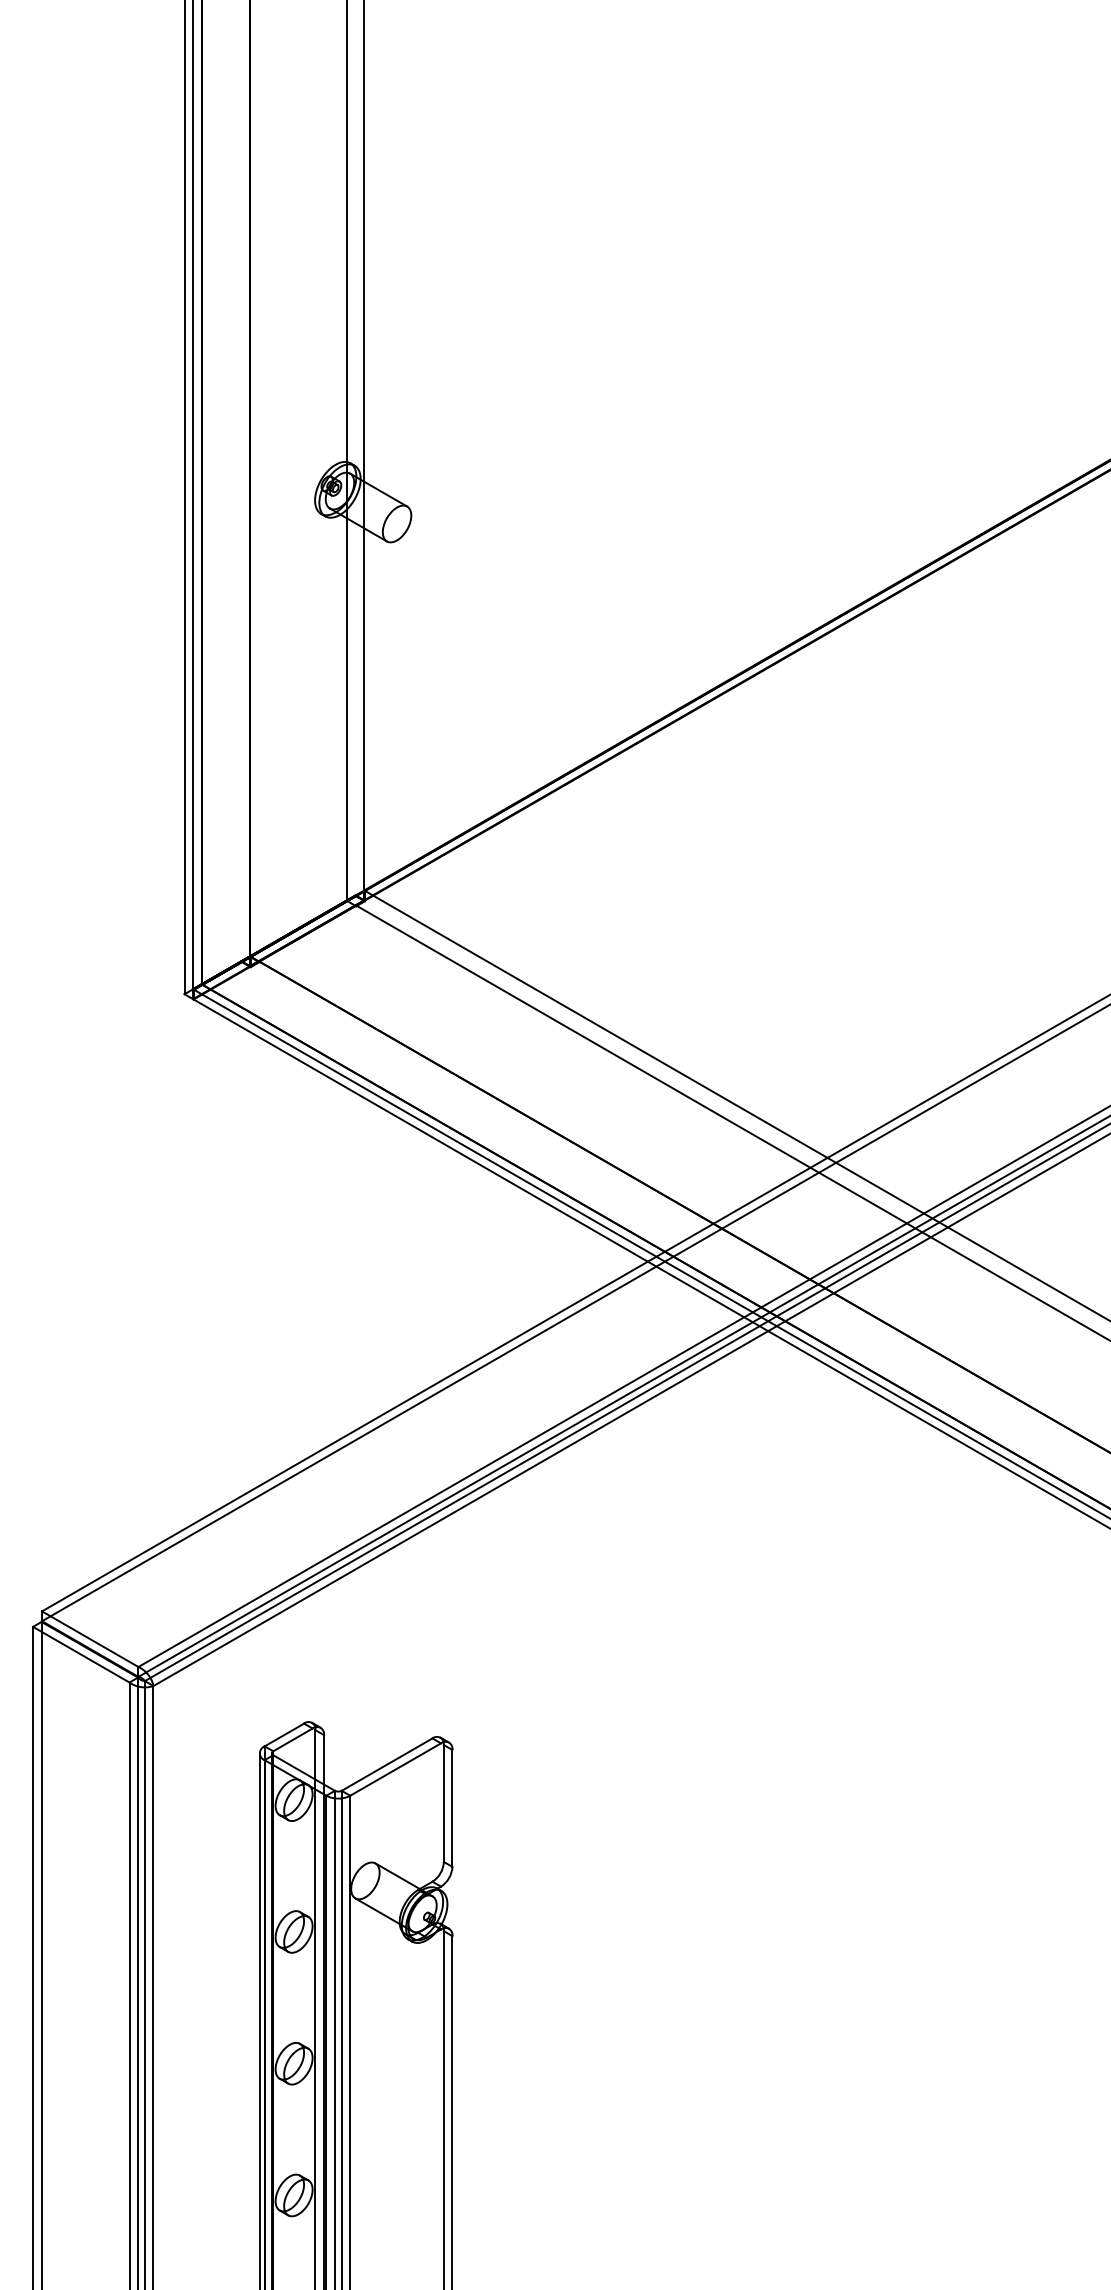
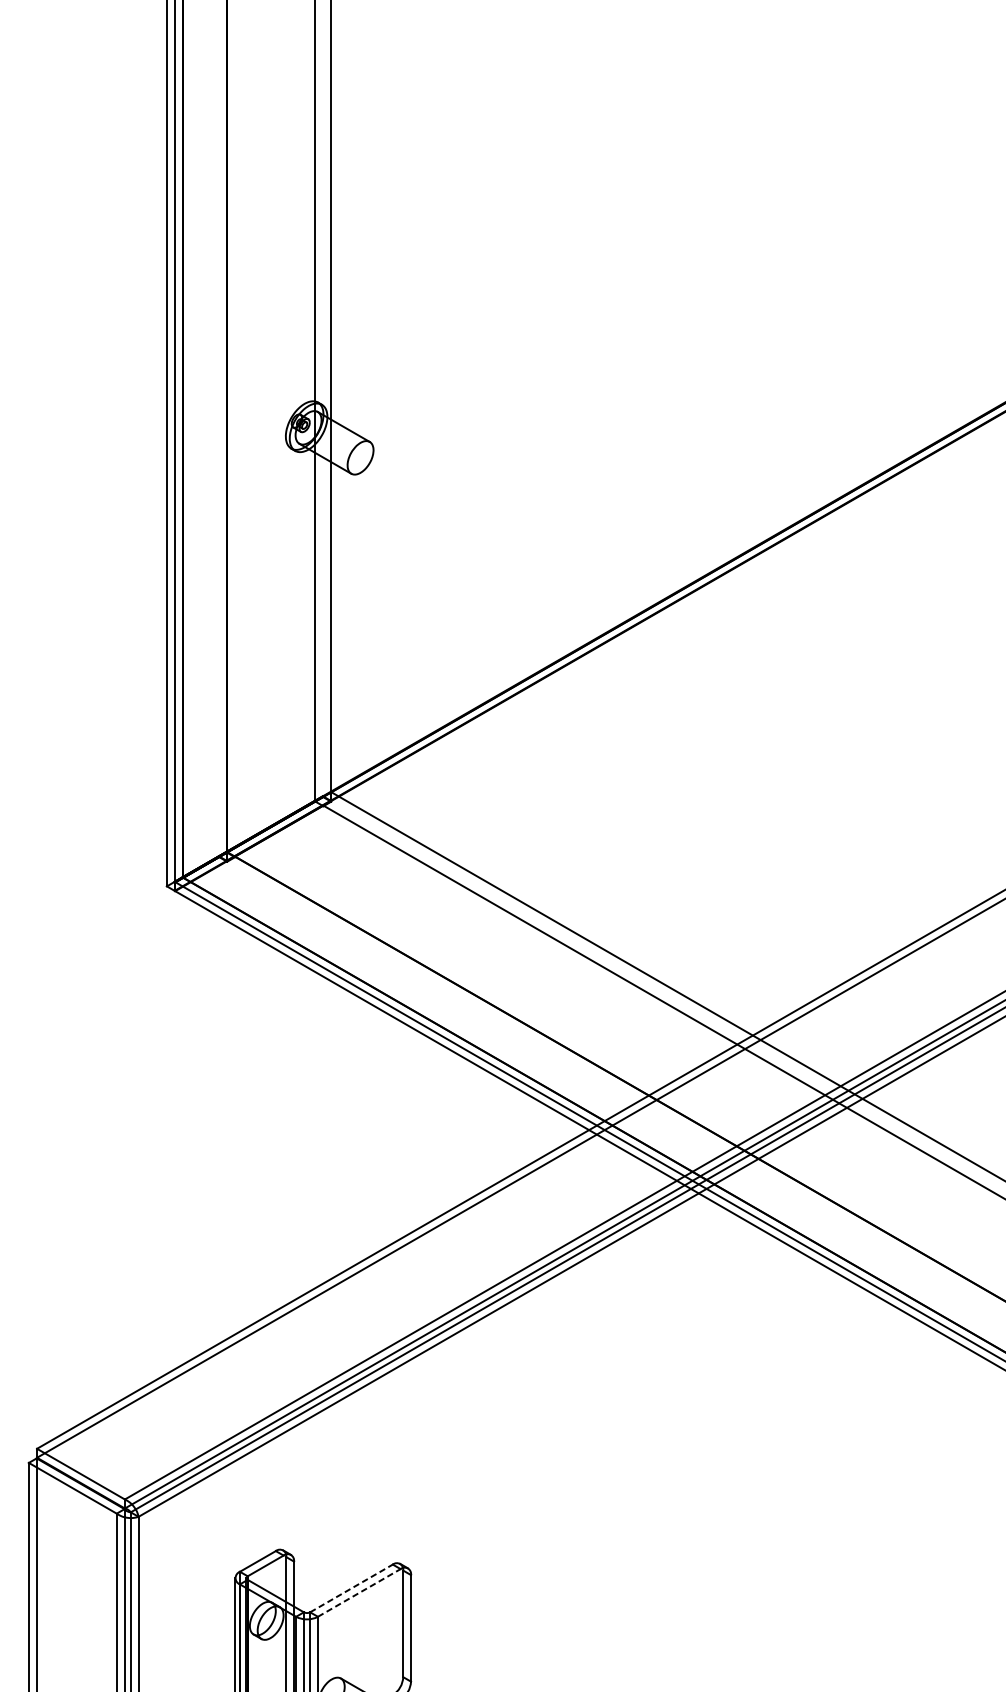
line: (387, 1764) -> (351, 1588), solid -> dashed
line: (396, 1769) -> (360, 1592), solid -> dashed

